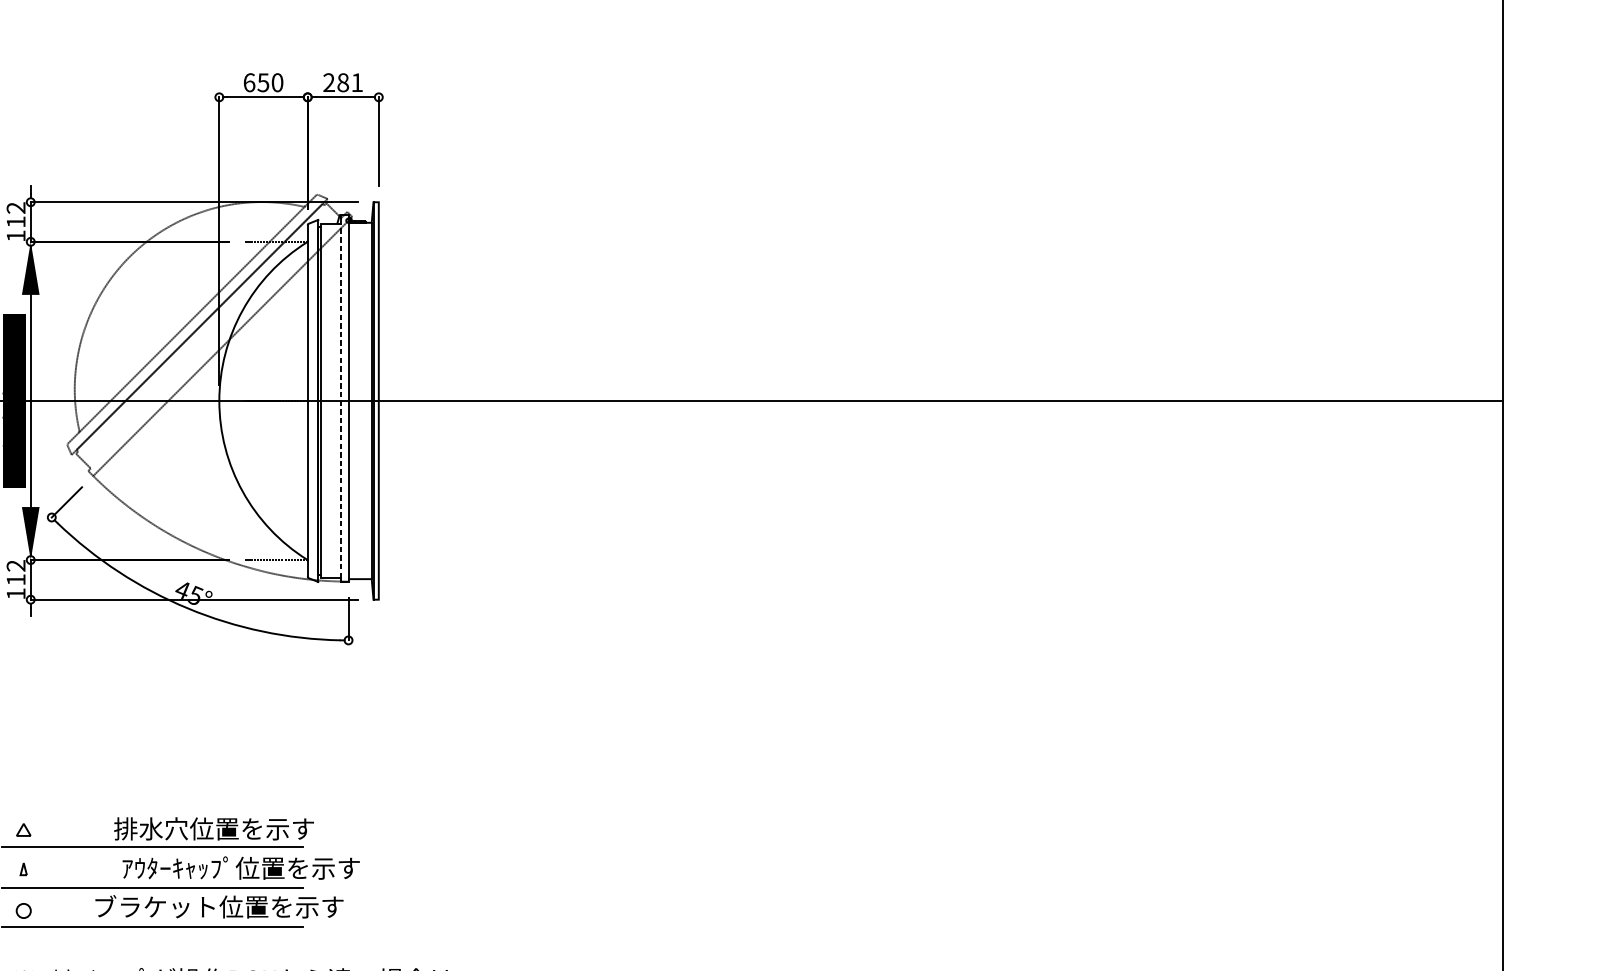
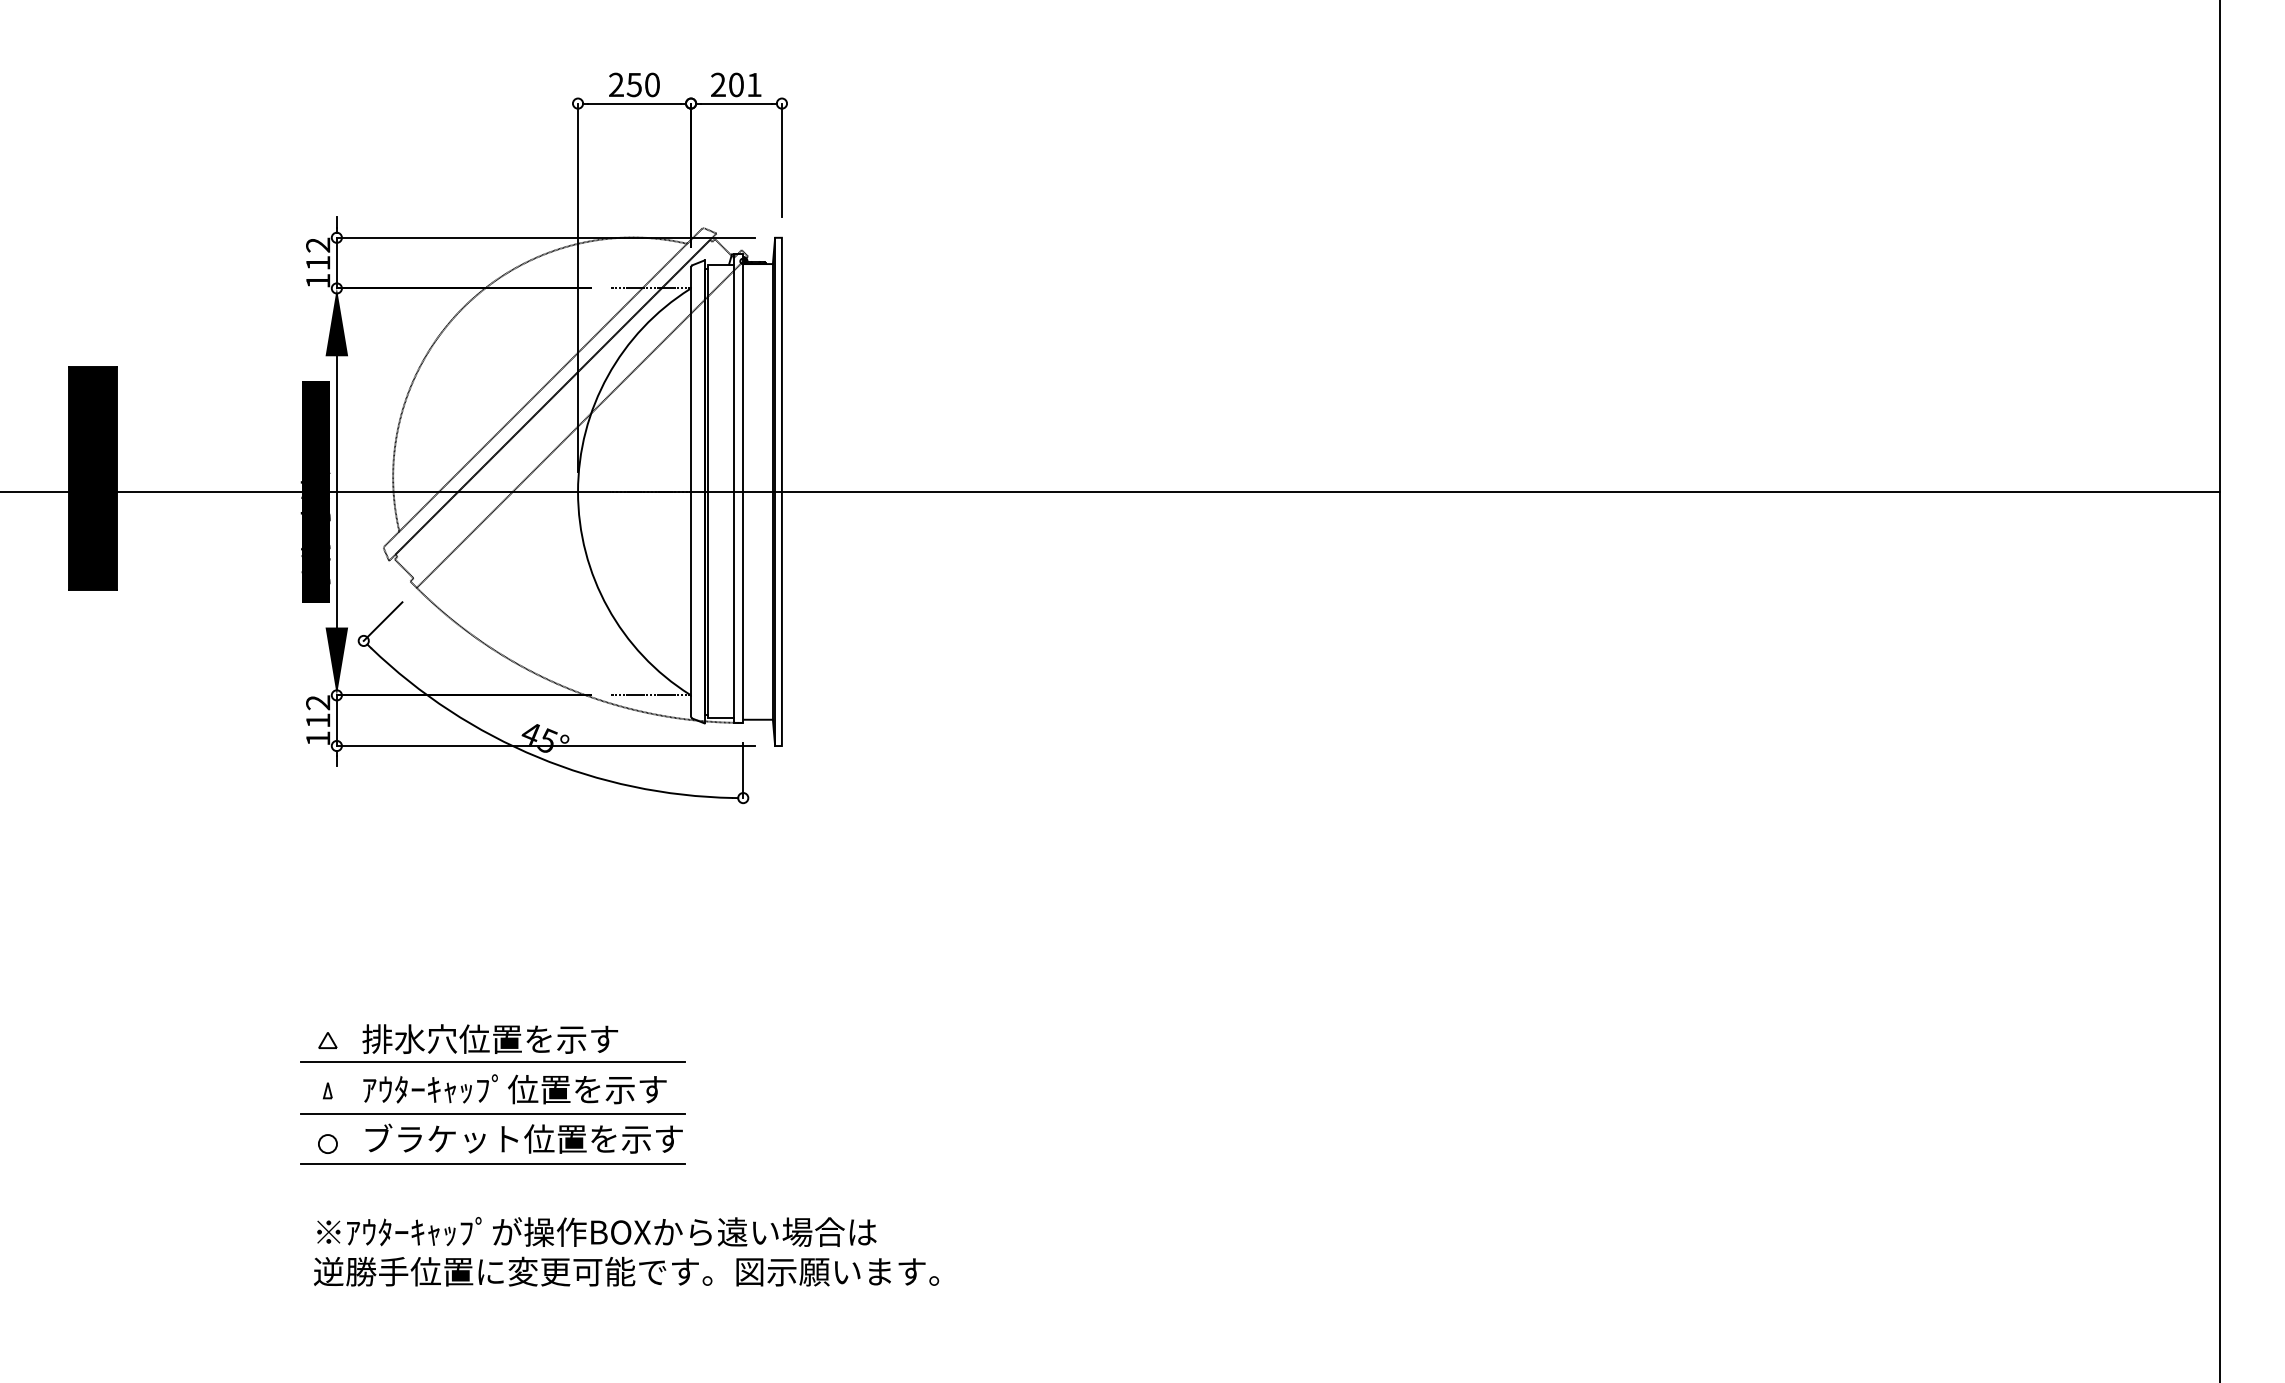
text: (249, 82) -> (616, 84), 650 -> 250
text: (343, 82) -> (736, 84), 281 -> 201
line: (341, 400) -> (734, 491), dashed -> solid
text: (214, 828) -> (490, 1038), moved
text: (240, 868) -> (514, 1089), moved
text: (218, 906) -> (523, 1138), moved

